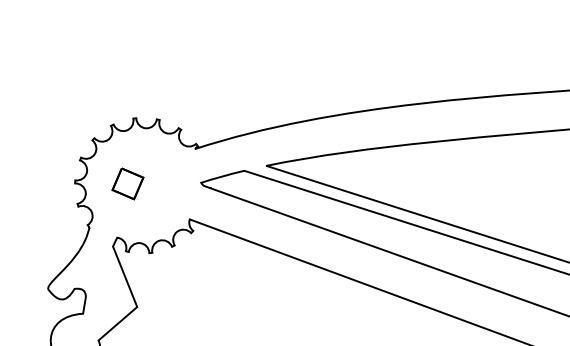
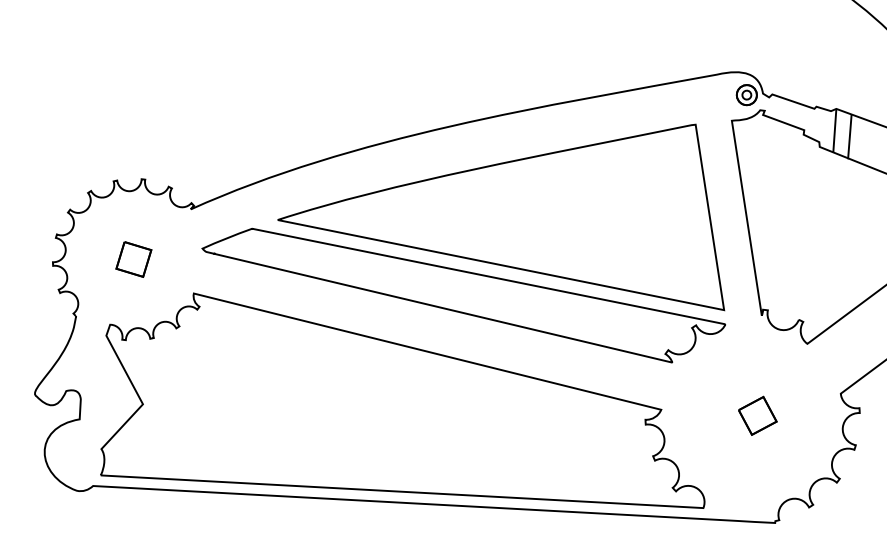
part: (127, 183) -> (133, 259), moved

